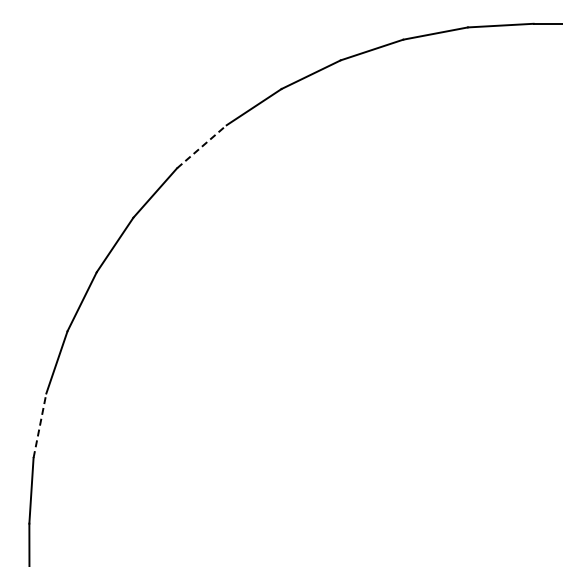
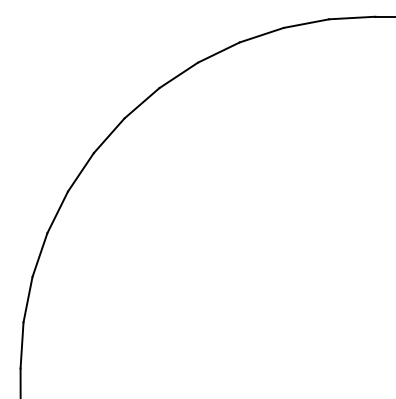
line: (201, 146) -> (141, 103), dashed -> solid
line: (39, 425) -> (27, 299), dashed -> solid

